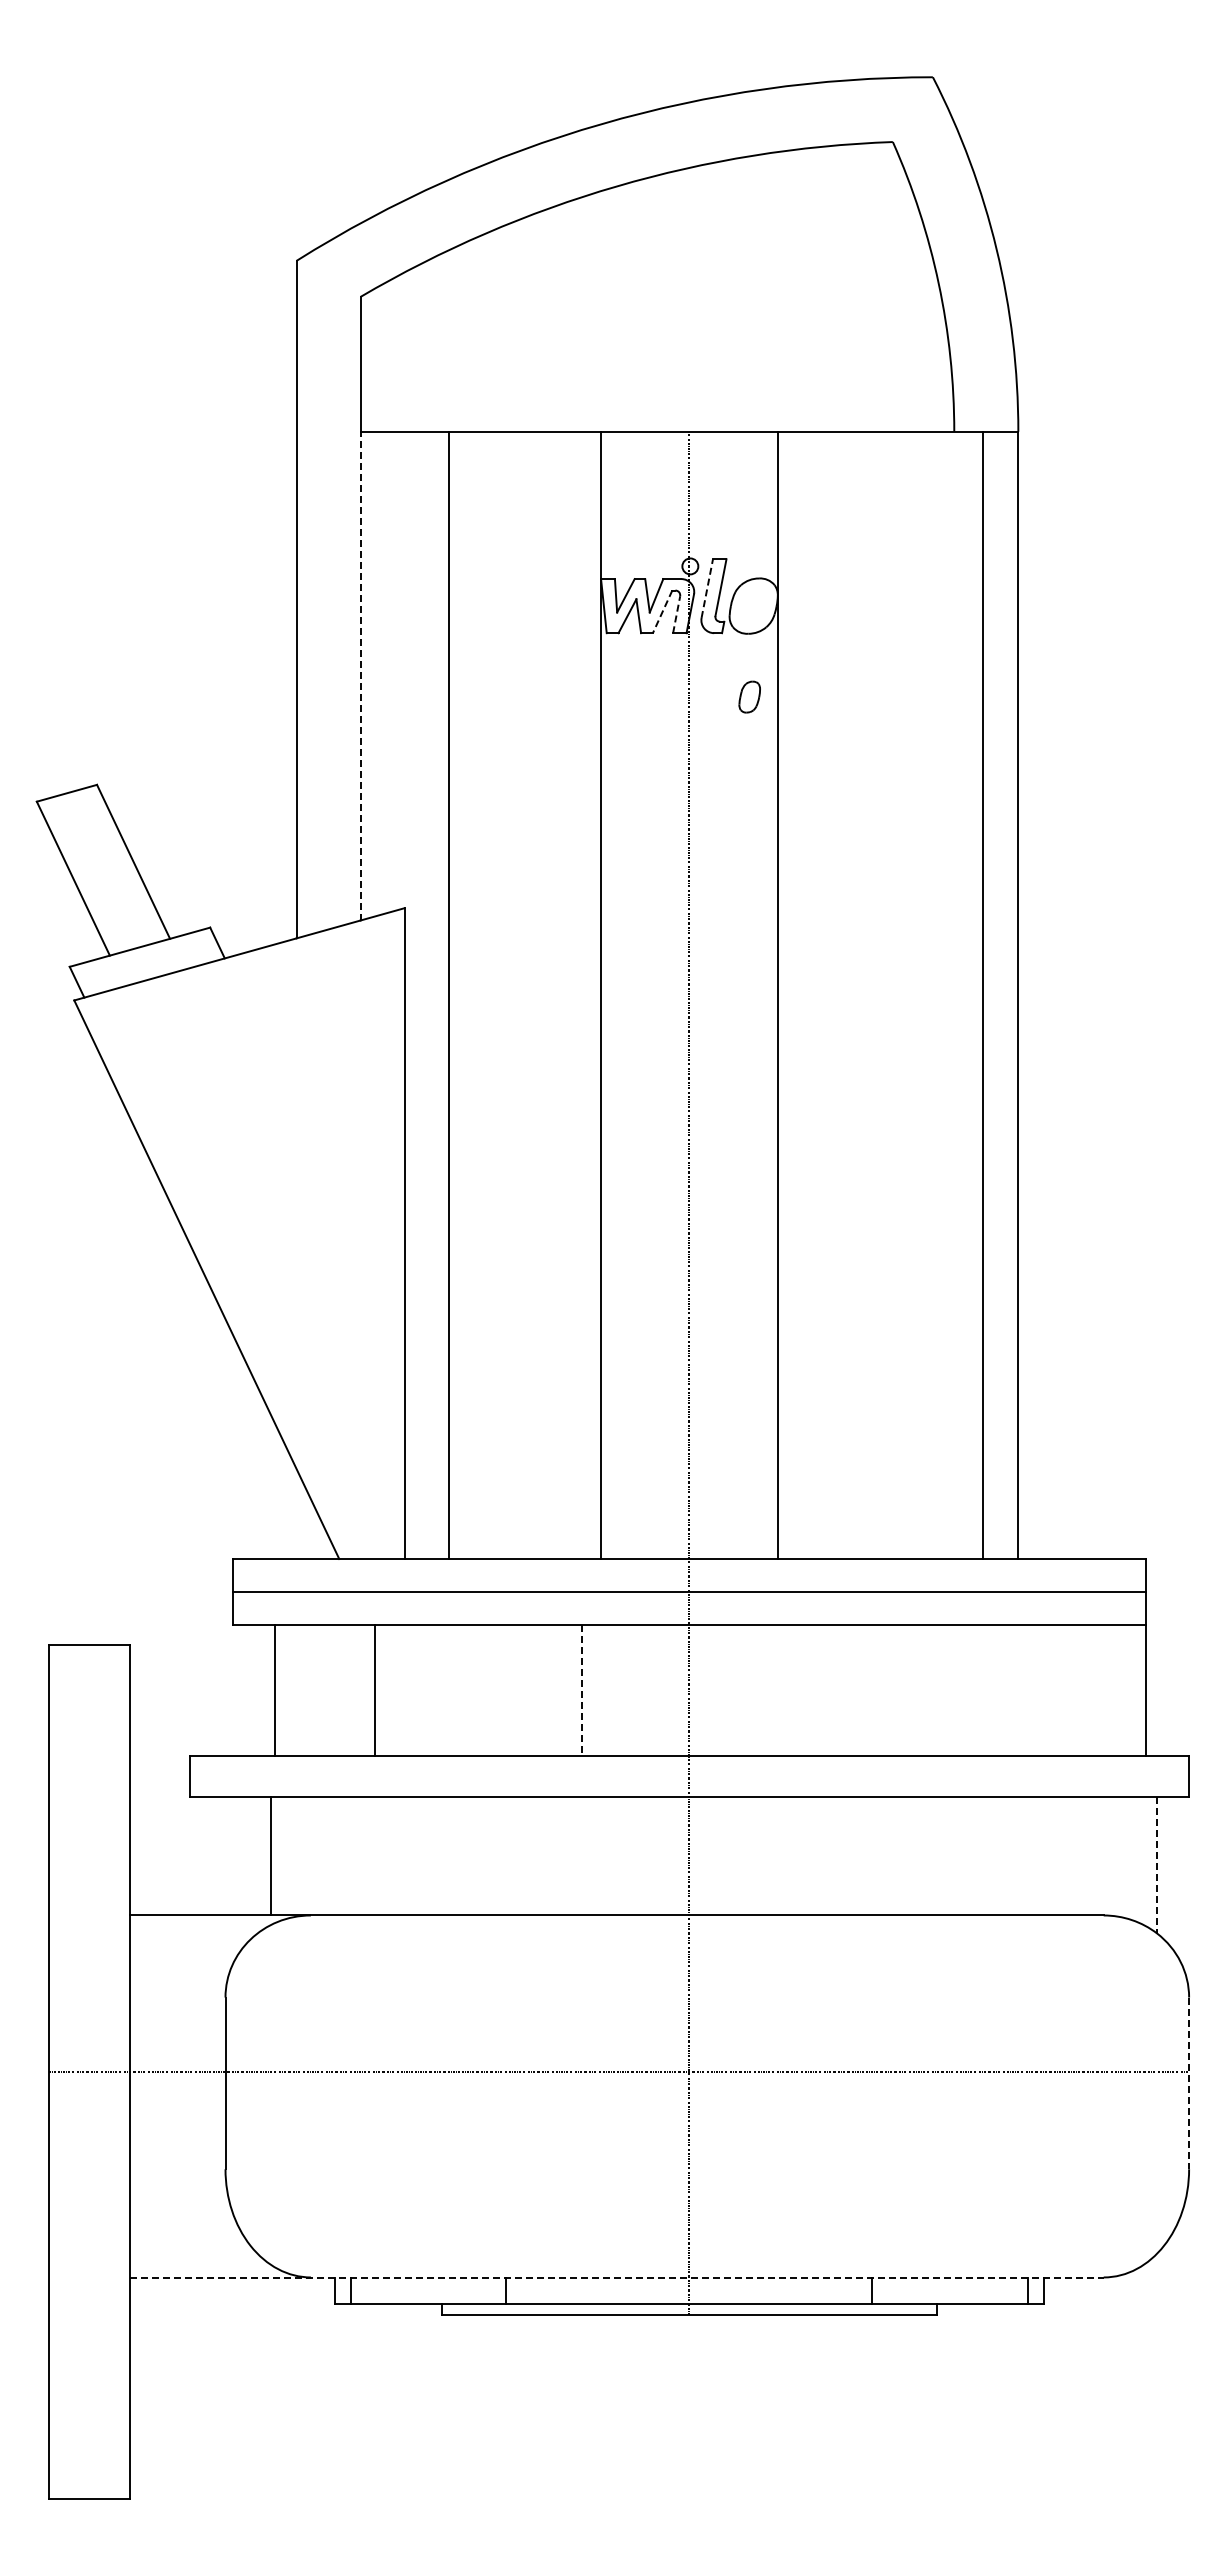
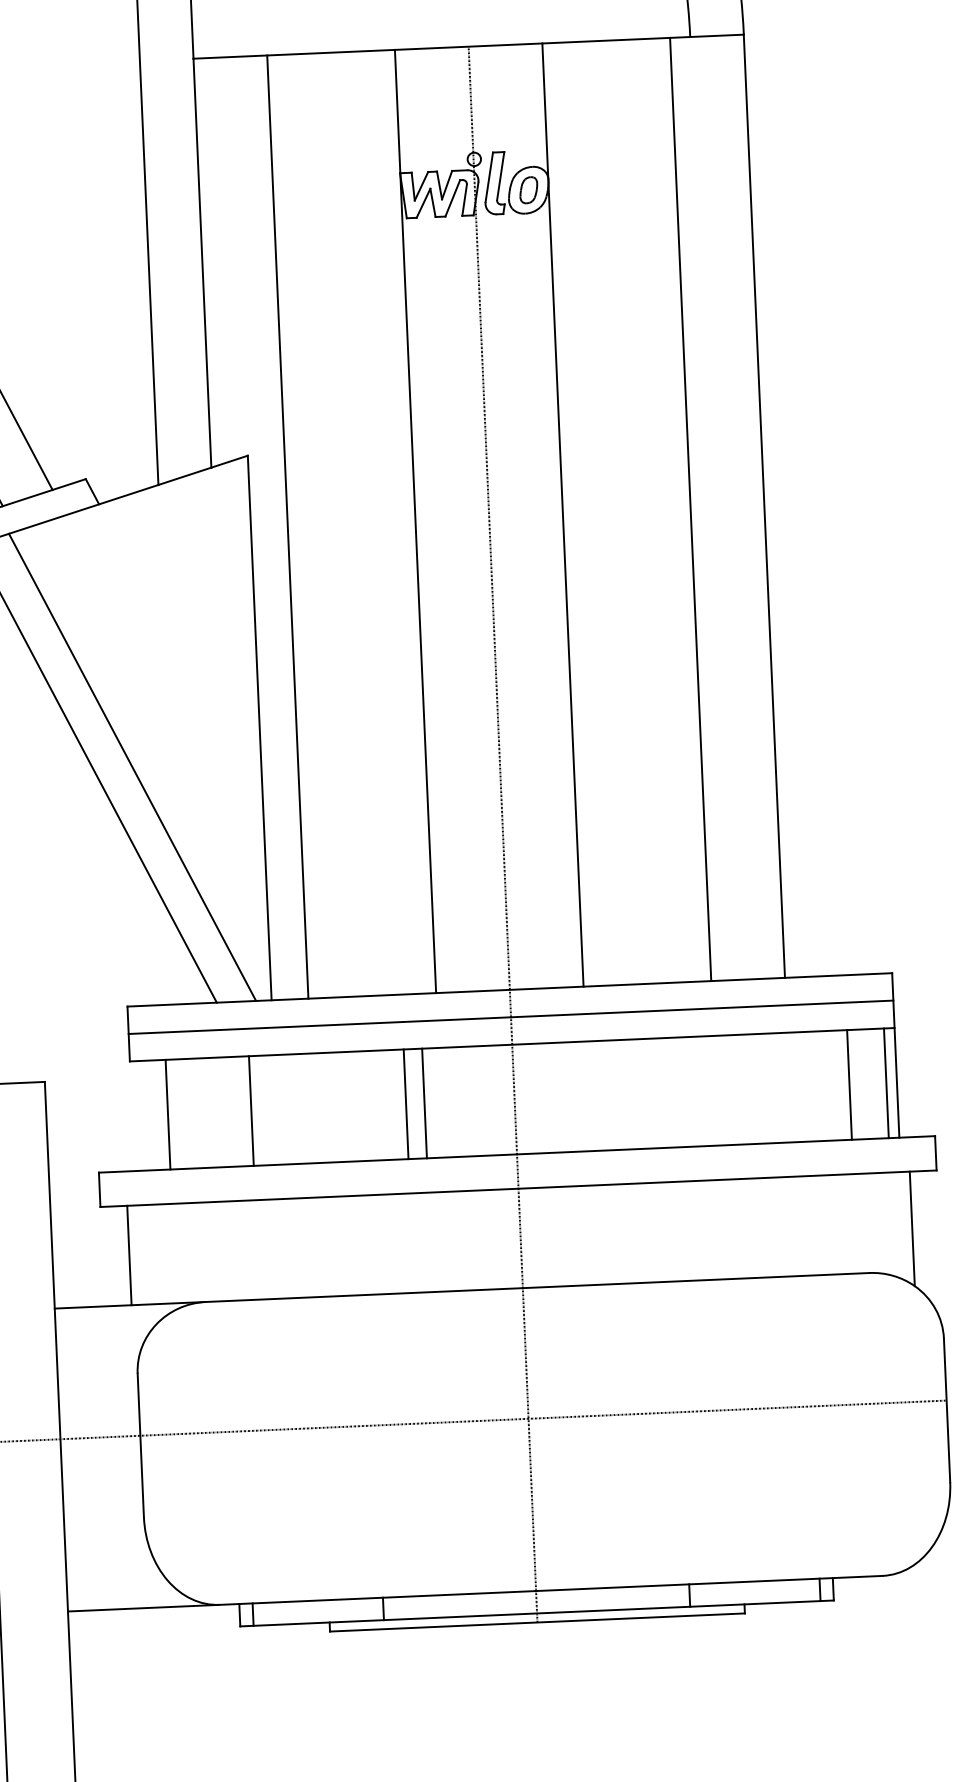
line: (707, 588) -> (489, 177), dashed -> solid
line: (662, 612) -> (452, 198), dashed -> solid
line: (676, 614) -> (464, 200), dashed -> solid
line: (360, 675) -> (202, 262), dashed -> solid
part: (749, 696) -> (528, 189), moved
line: (983, 995) -> (690, 509), moved
line: (250, 1273) -> (132, 767), added
line: (559, 1689) -> (405, 1103), added
line: (1089, 1689) -> (849, 1084), added
line: (1133, 1689) -> (886, 1082), added
line: (581, 1690) -> (424, 1103), dashed -> solid
line: (270, 1855) -> (129, 1255), moved
line: (1157, 1865) -> (912, 1229), dashed -> solid
line: (1189, 2083) -> (947, 1410), dashed -> solid
line: (616, 2277) -> (475, 1593), dashed -> solid

